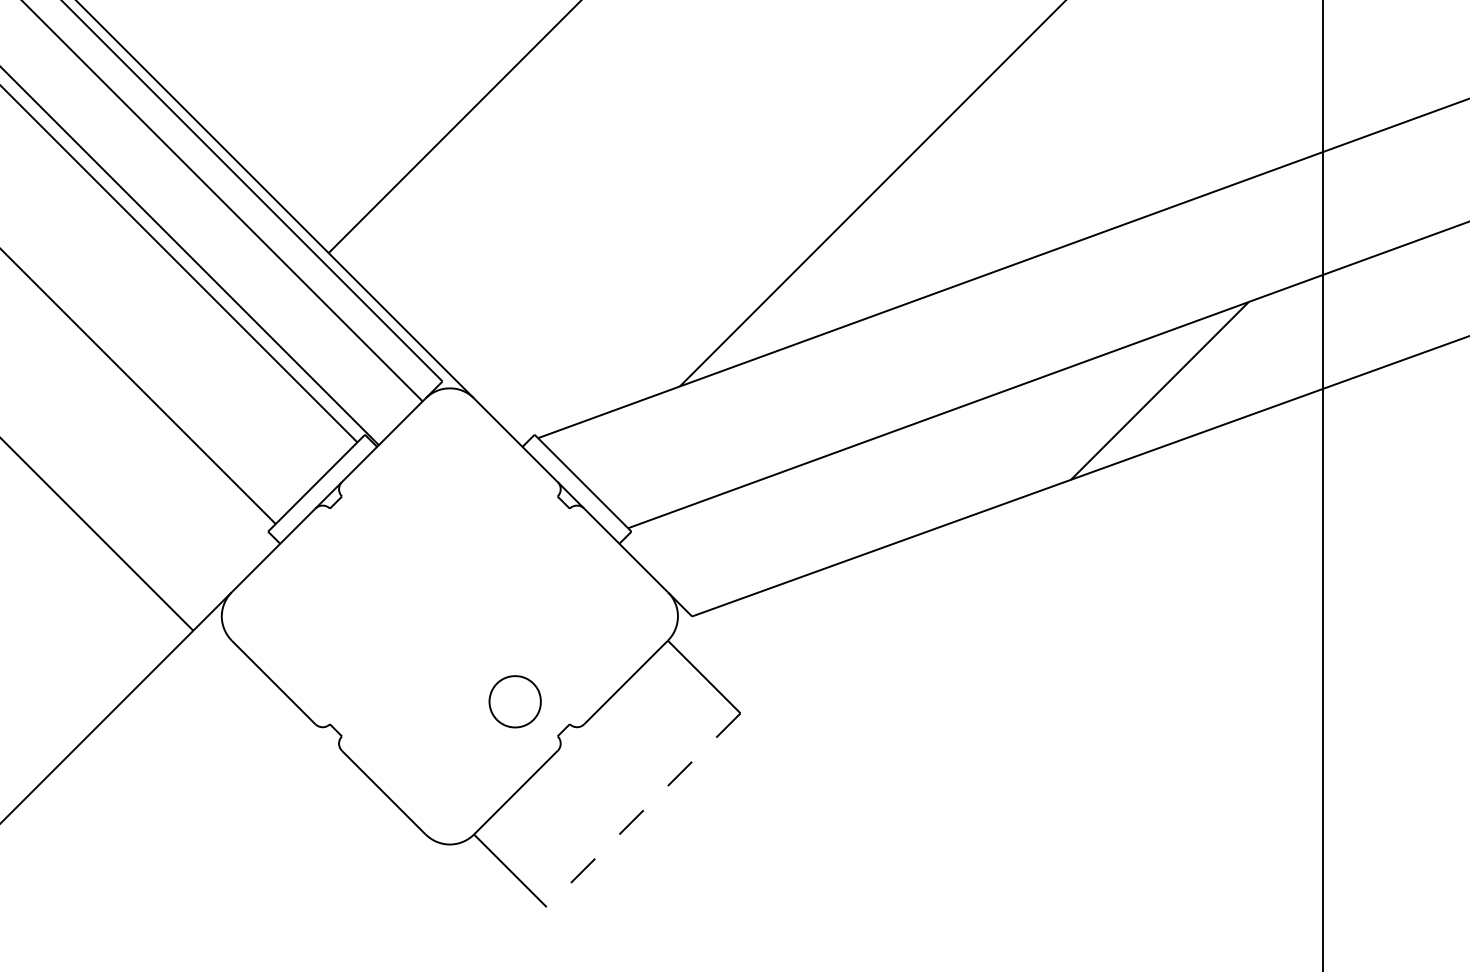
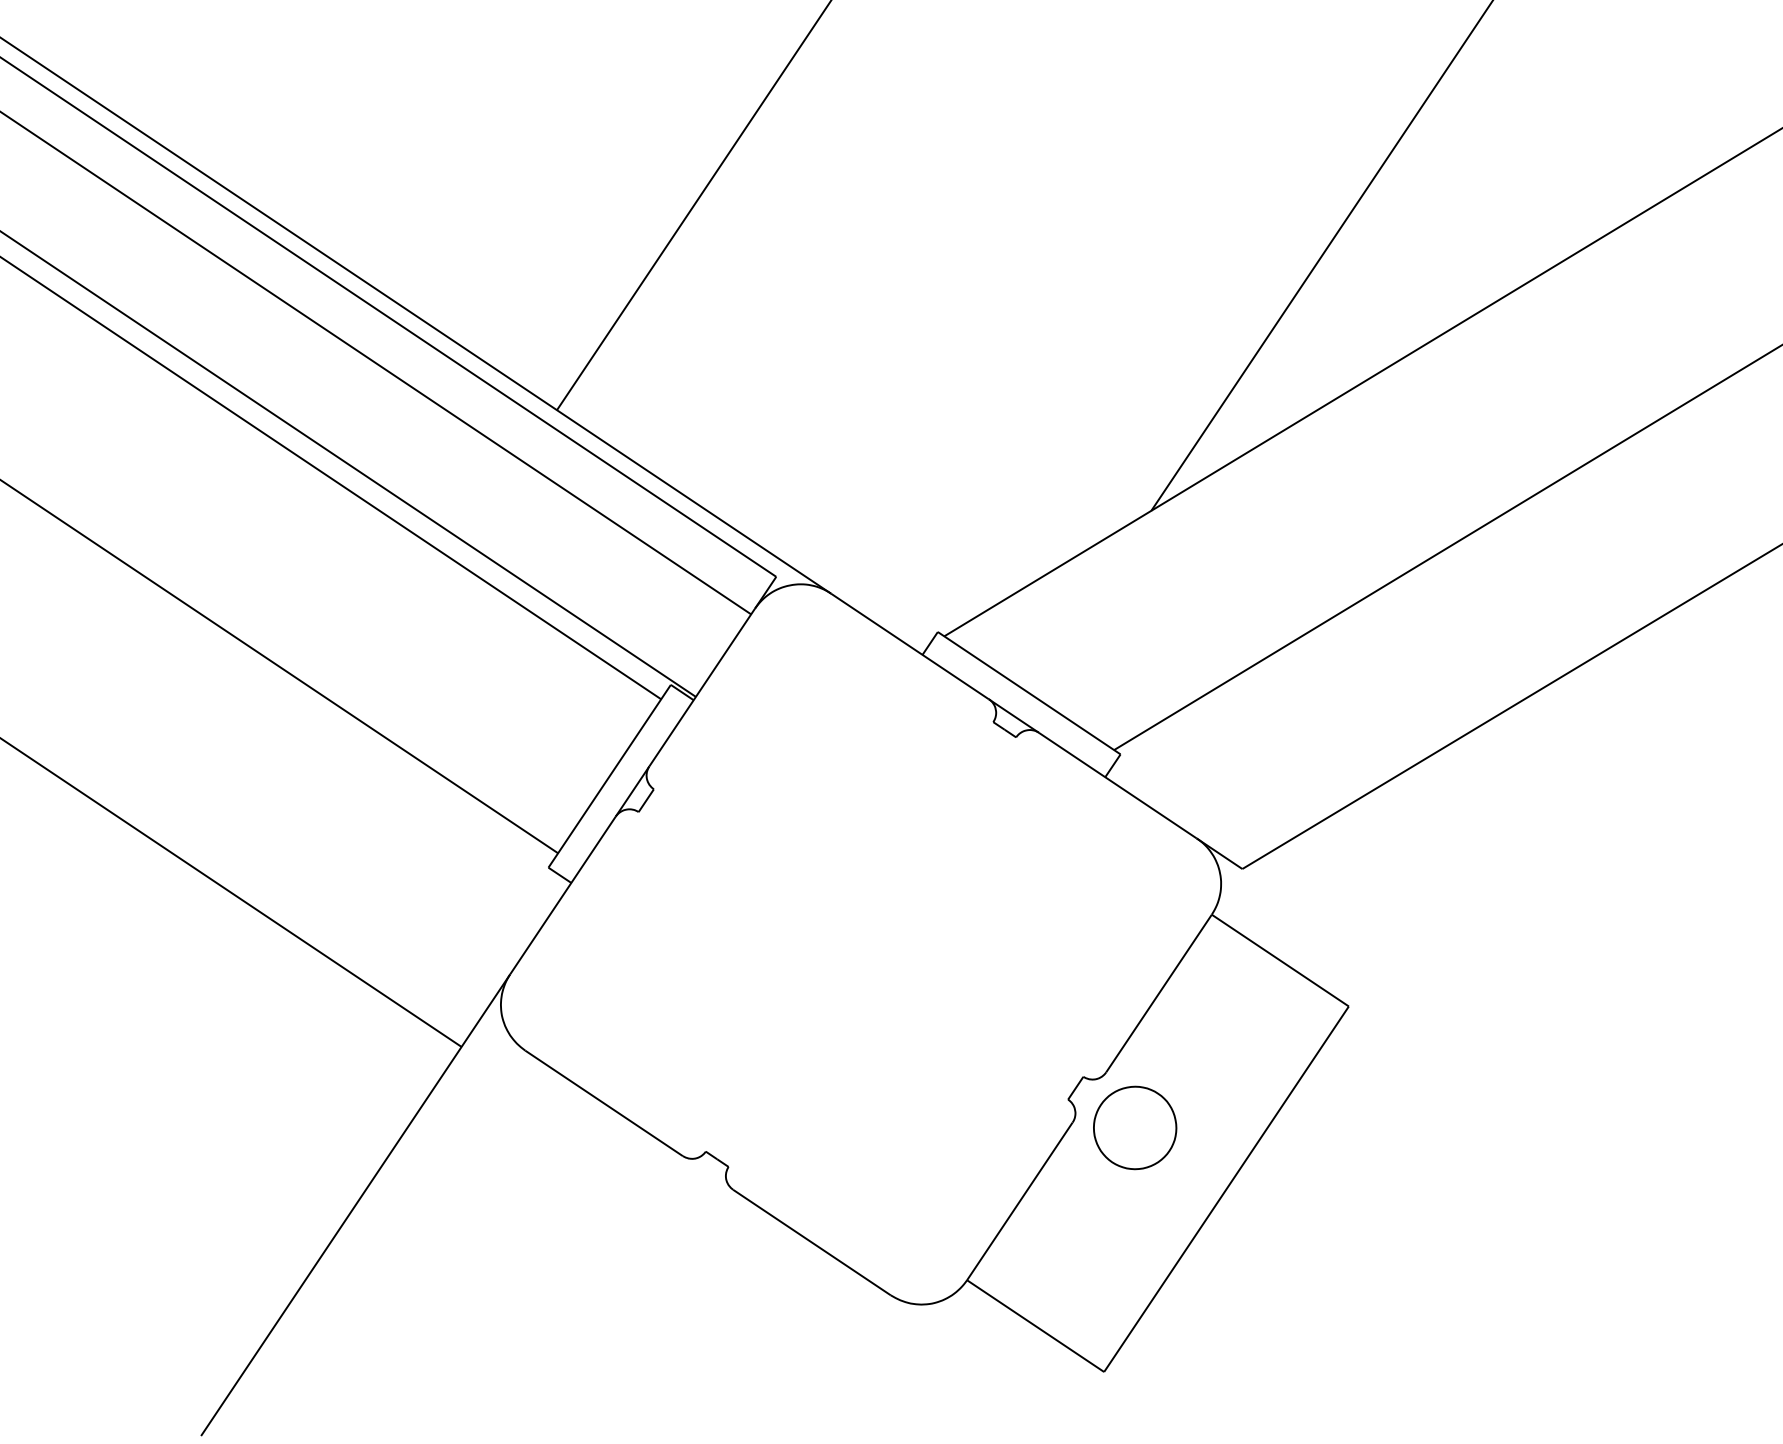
part: (514, 701) -> (1133, 1127), moved
line: (643, 810) -> (1226, 1189), dashed -> solid

